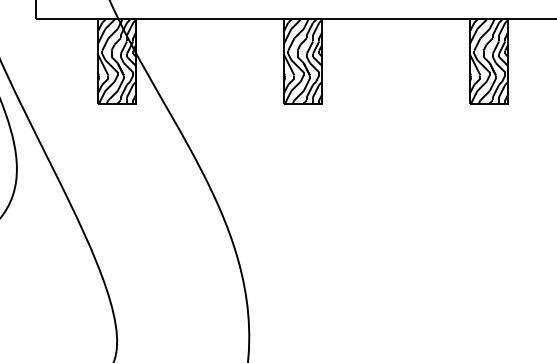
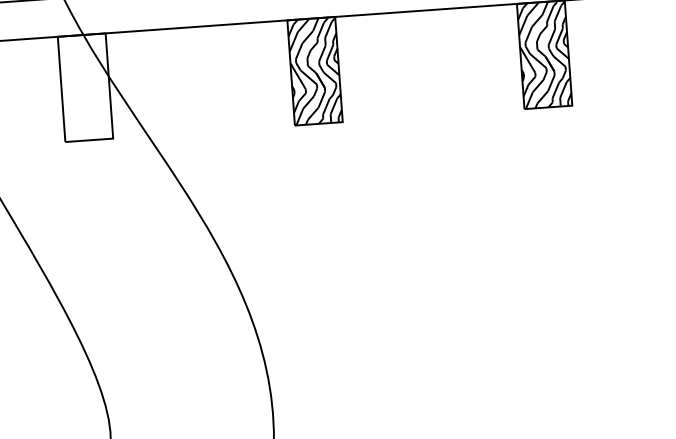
hatch: (116, 61) -> (84, 87), removed

